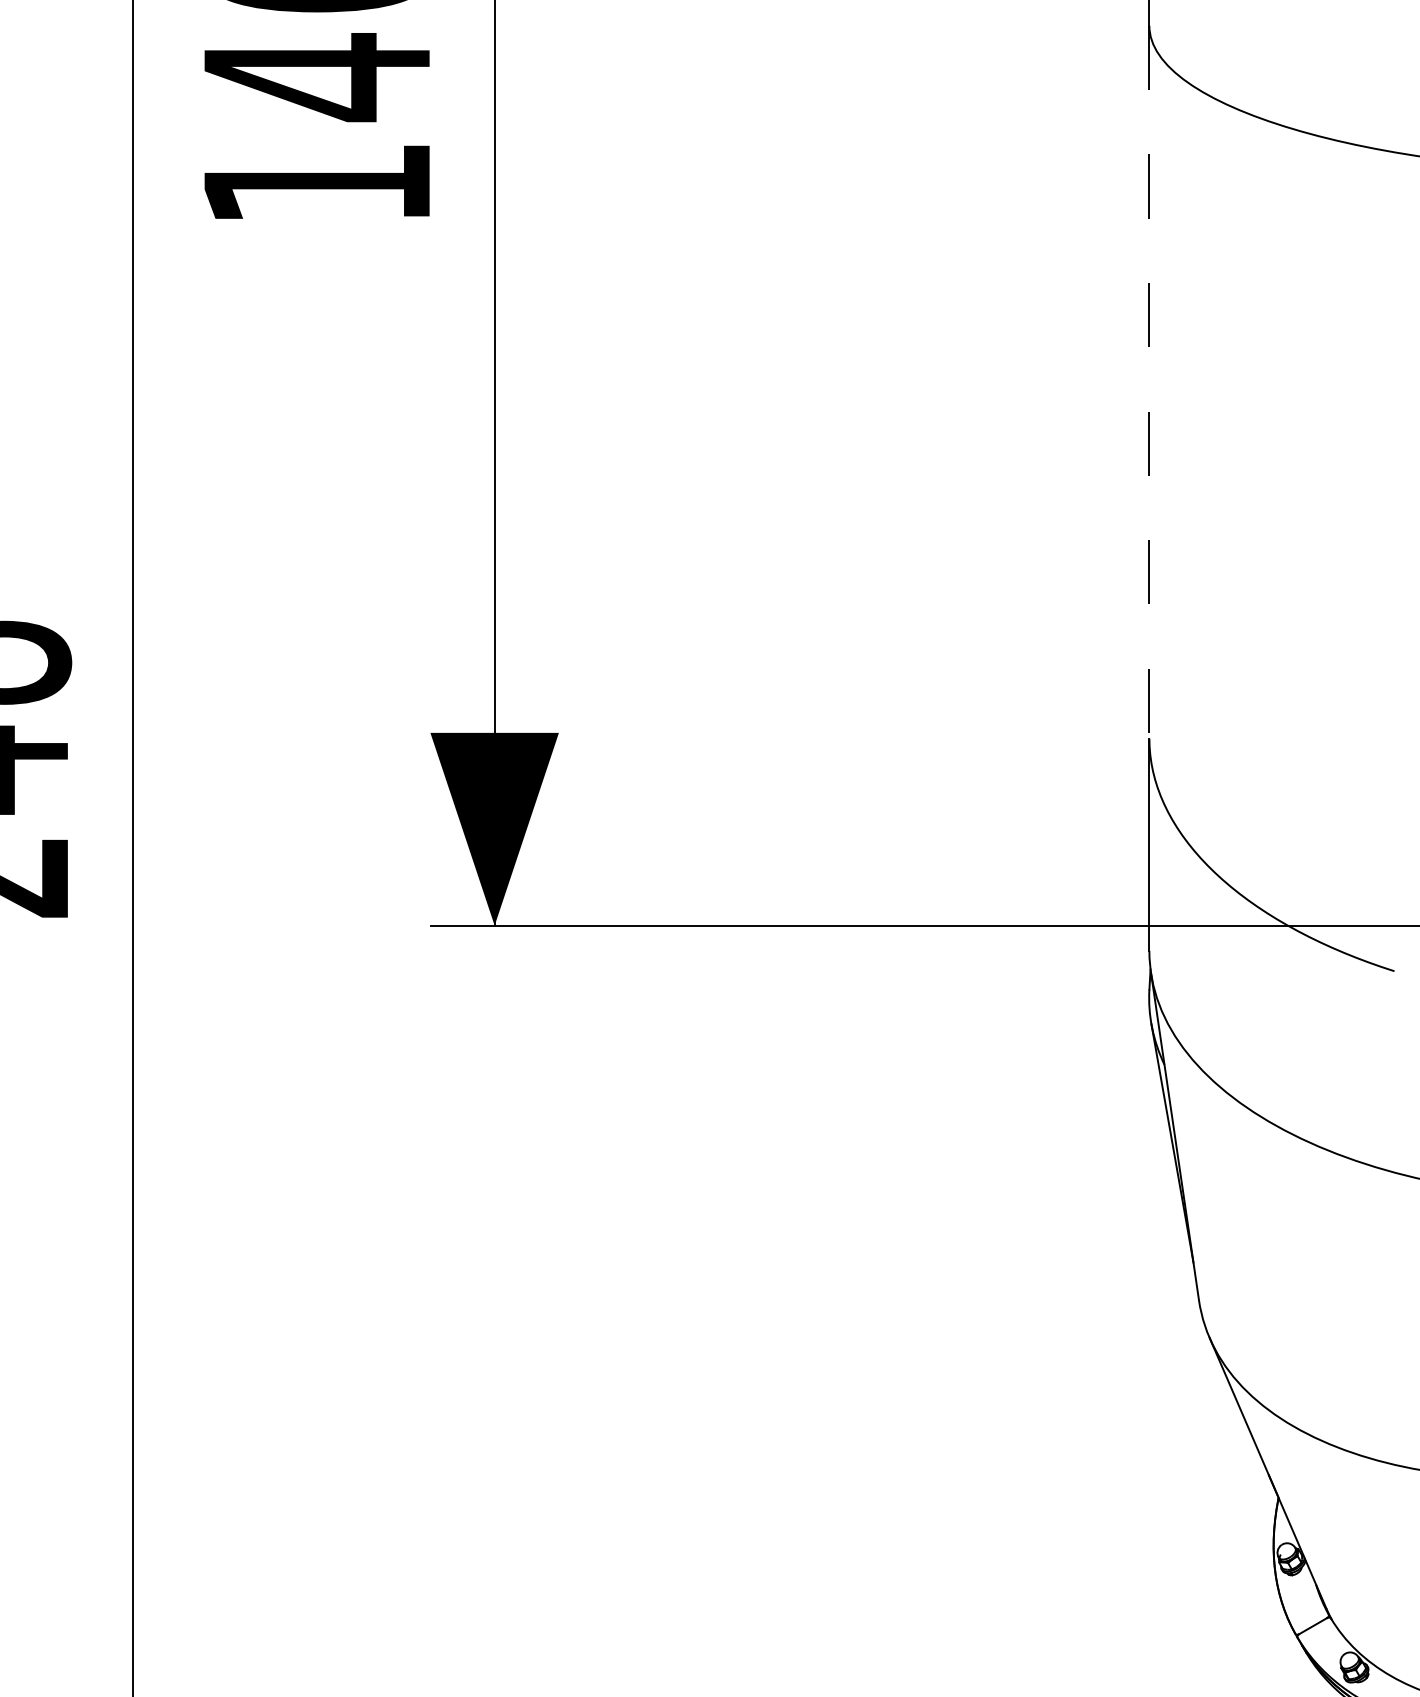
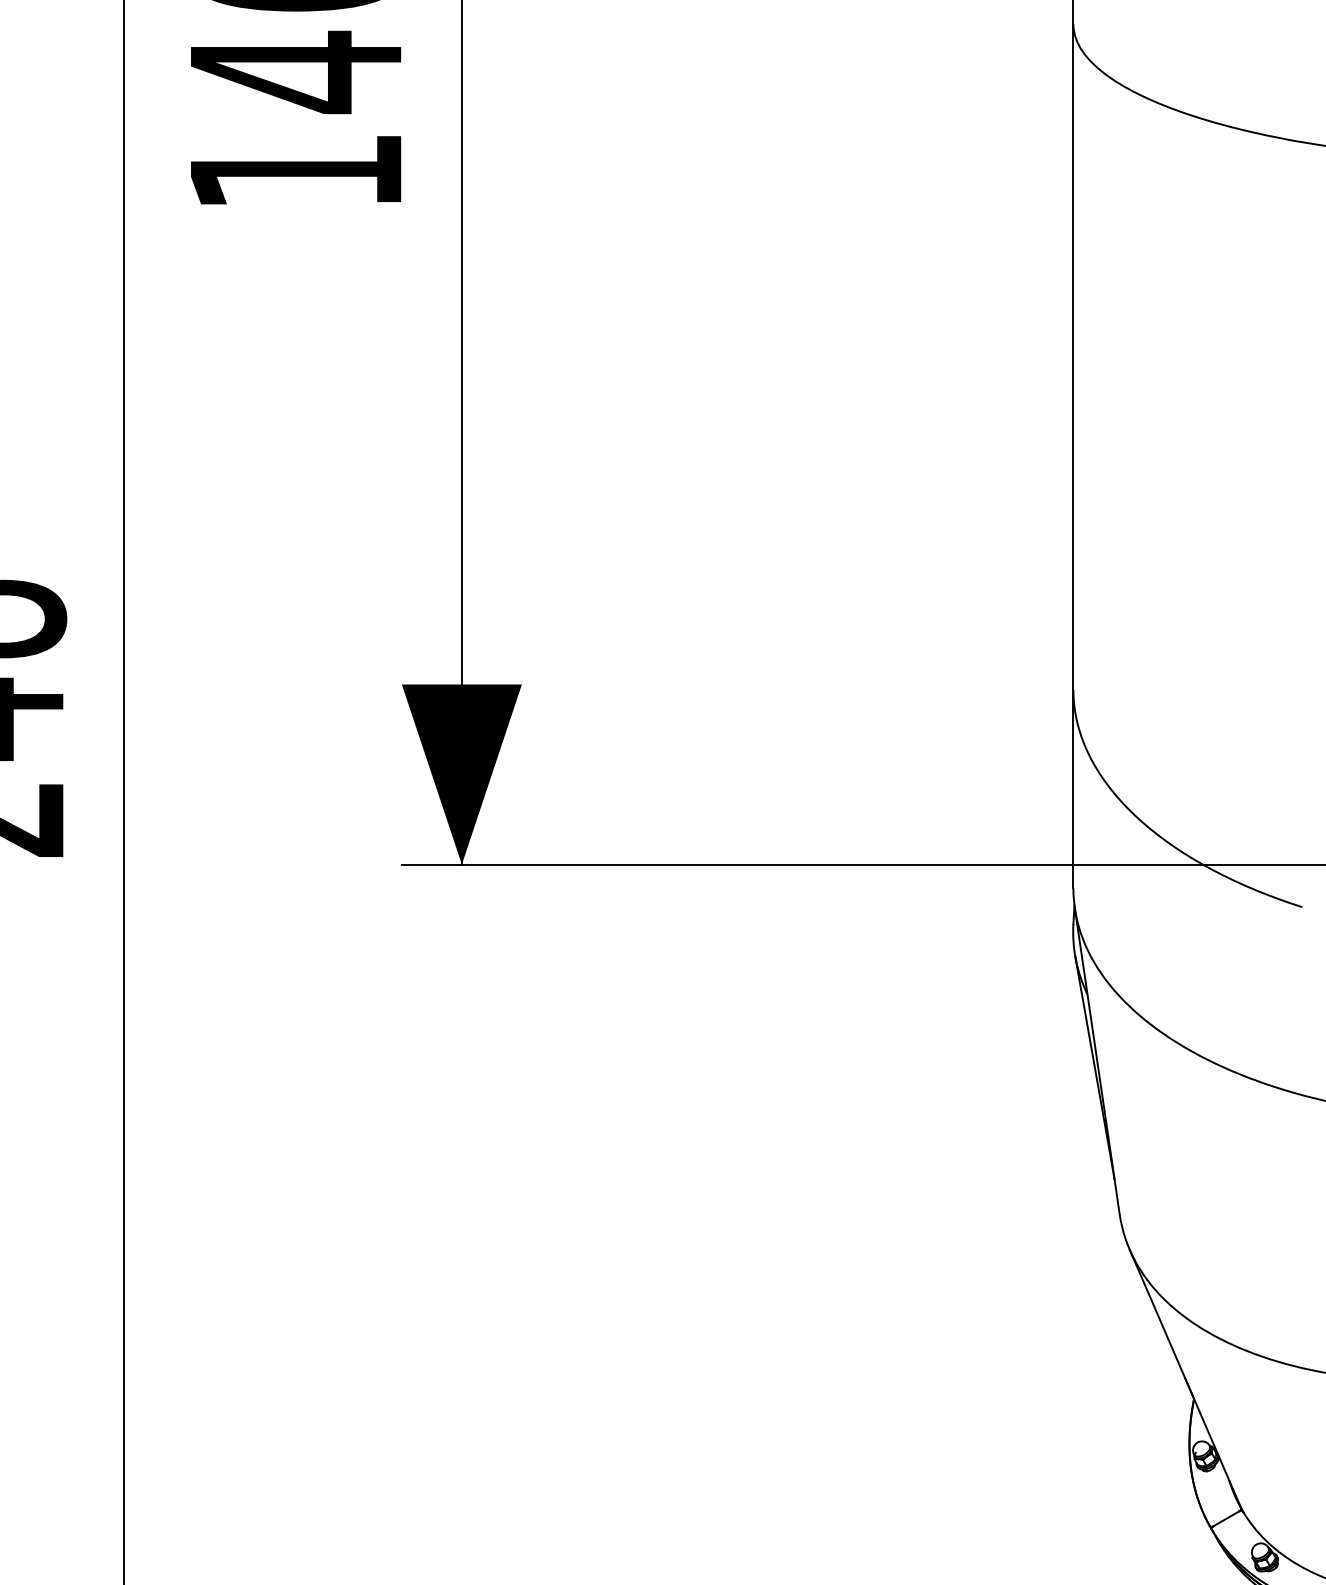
line: (1149, 382) -> (1073, 357), dashed -> solid

